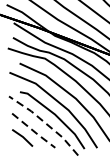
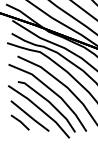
line: (45, 123) -> (40, 109), dashed -> solid
line: (34, 132) -> (30, 117), dashed -> solid

